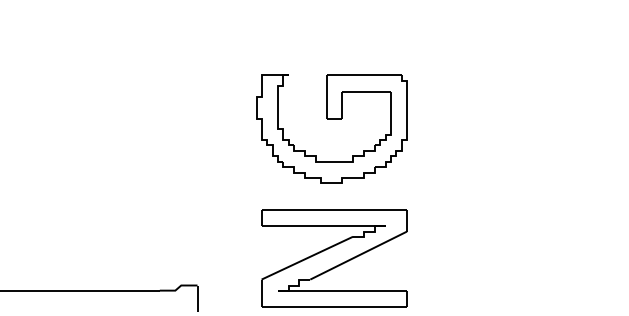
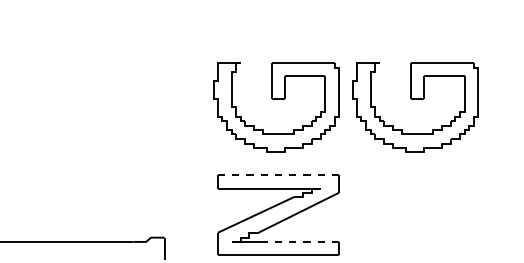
part: (498, 119) -> (415, 99), added
line: (334, 210) -> (278, 175), solid -> dashed
line: (361, 290) -> (301, 241), solid -> dashed

